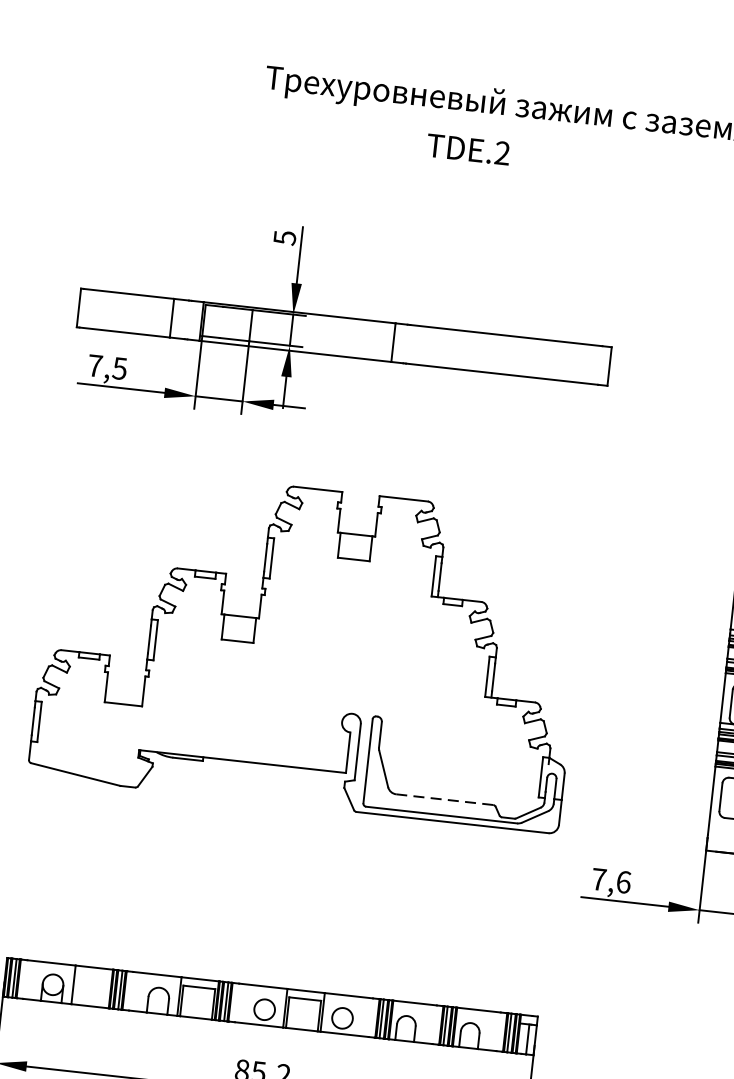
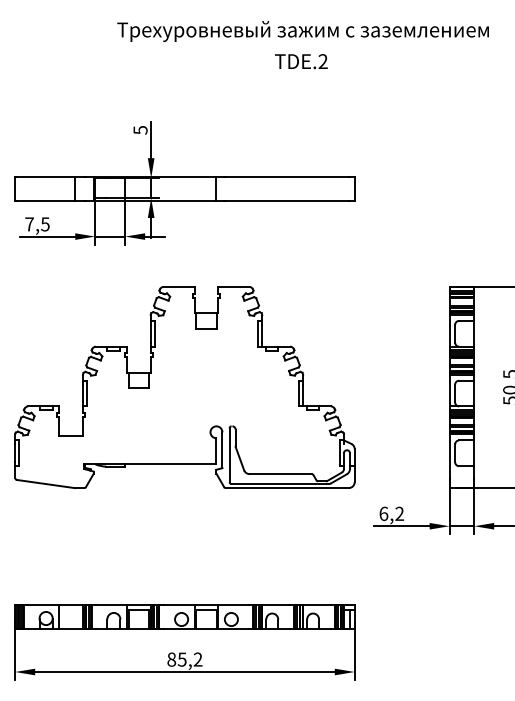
text: (468, 149) -> (301, 61), moved
line: (445, 800) -> (281, 474), dashed -> solid
text: (611, 880) -> (391, 513), 7,6 -> 6,2

